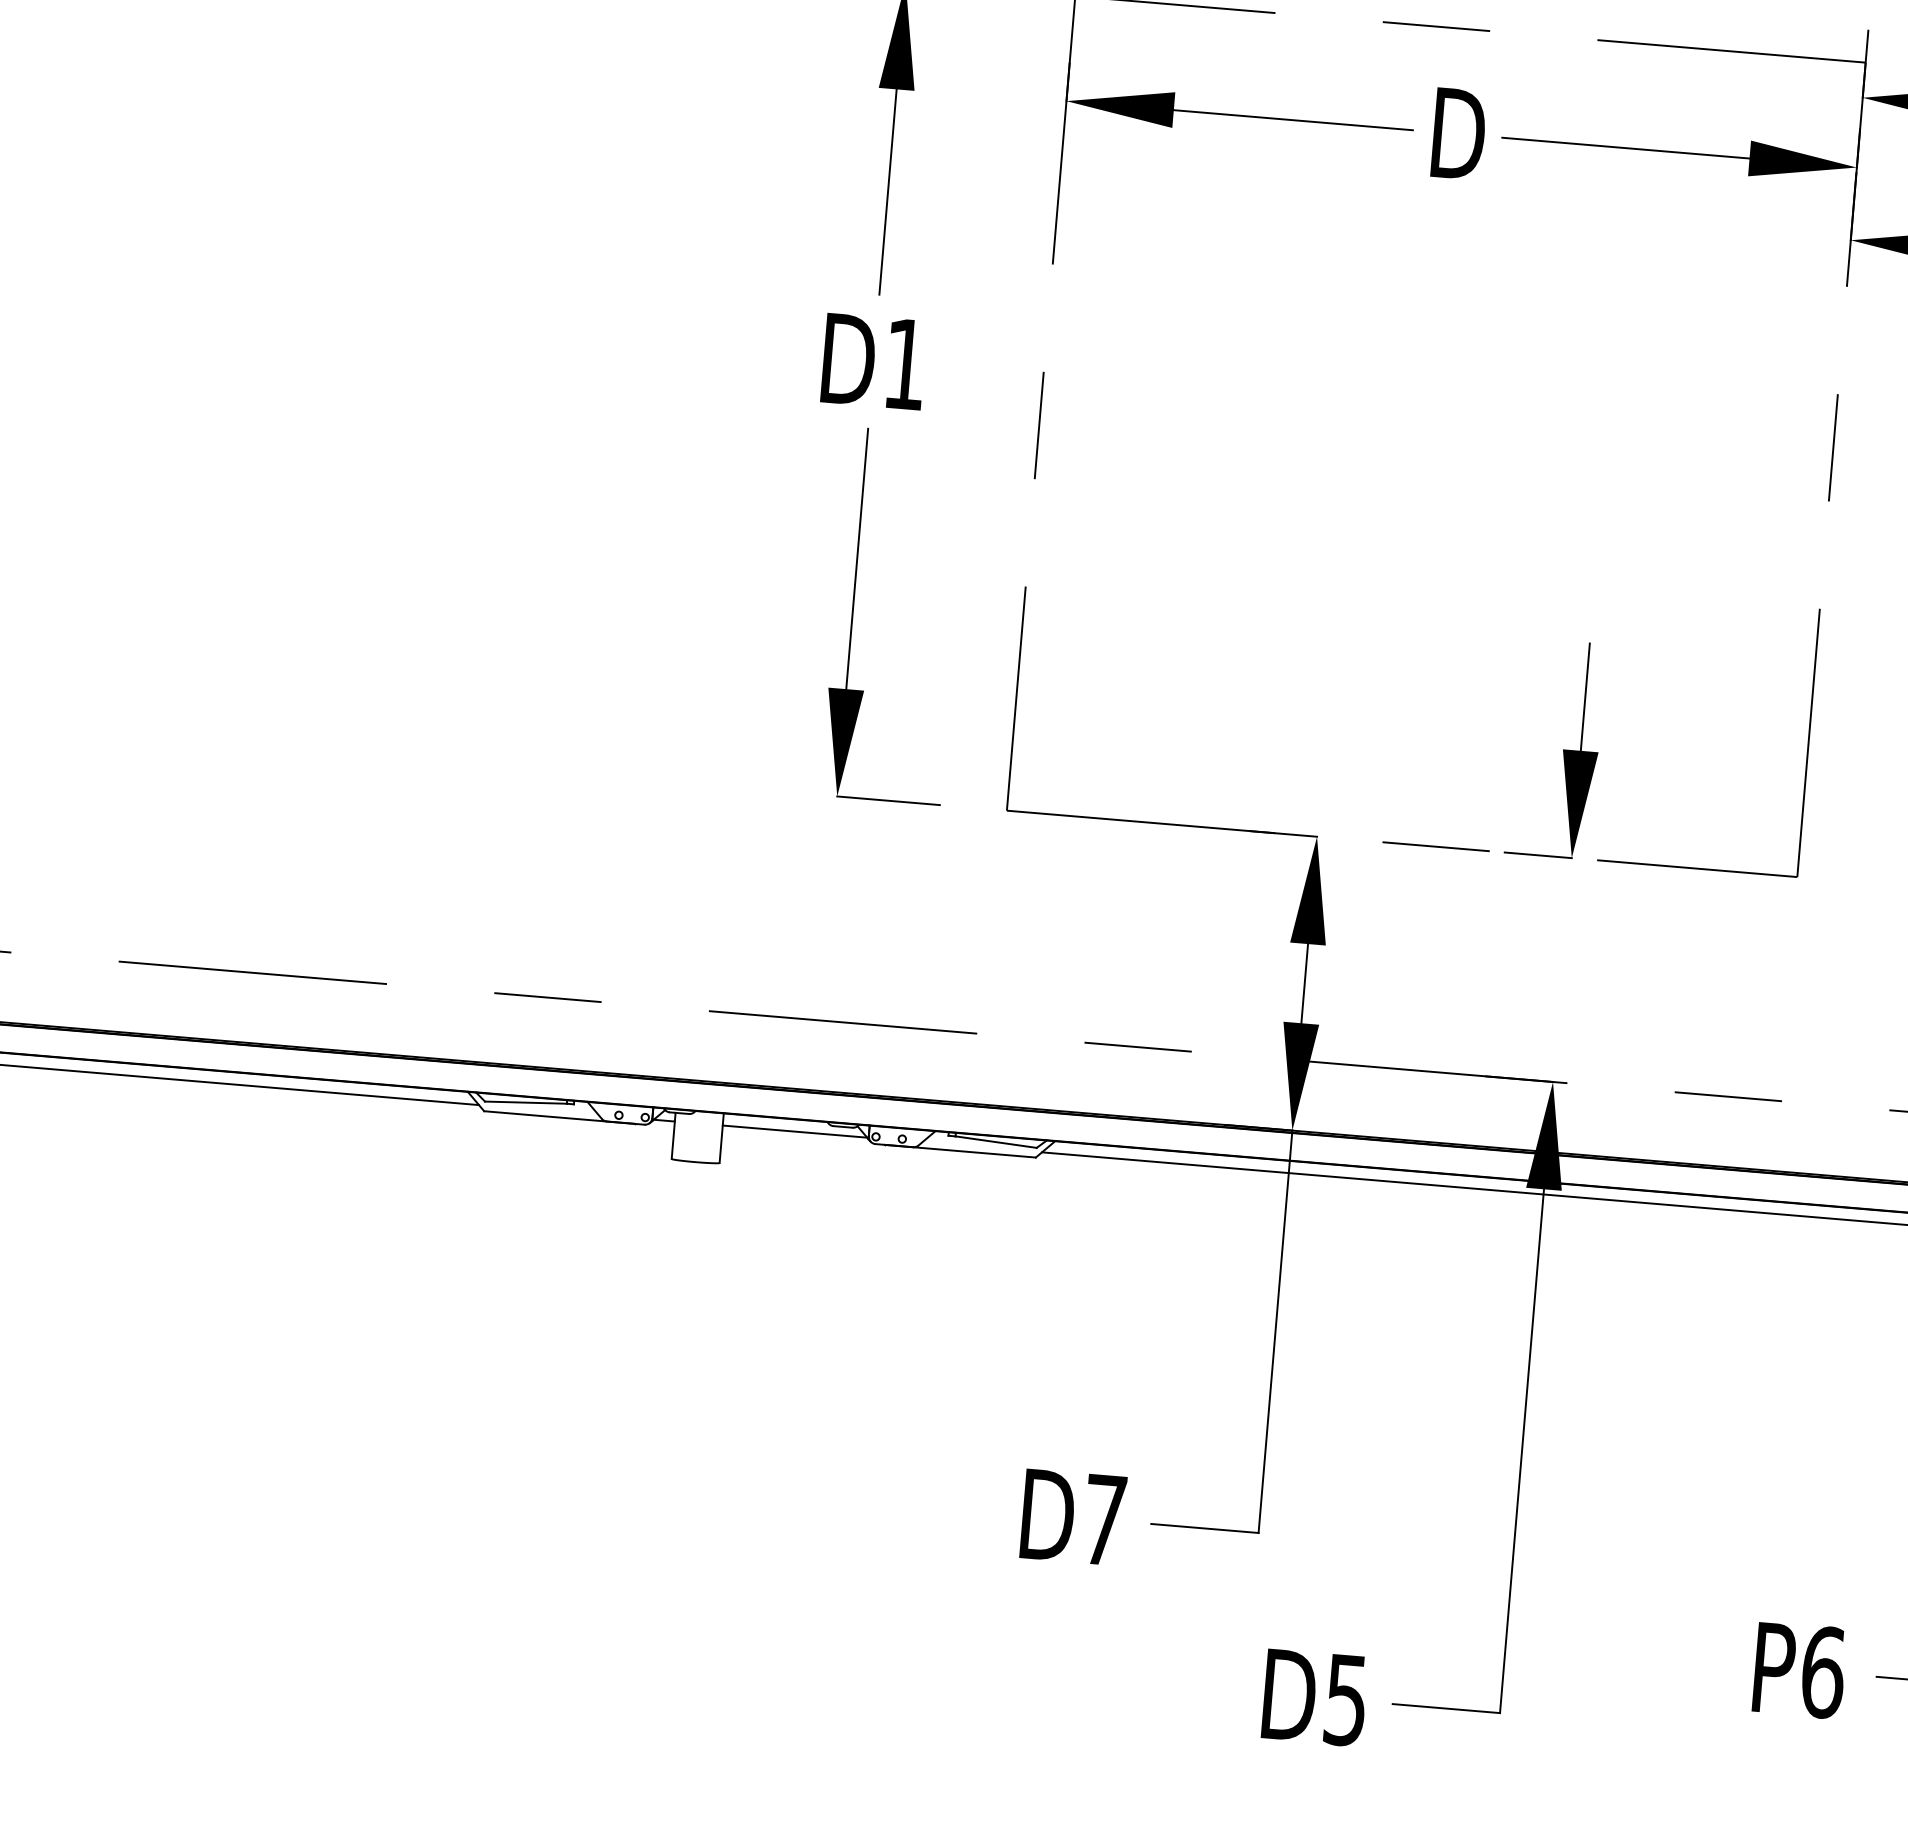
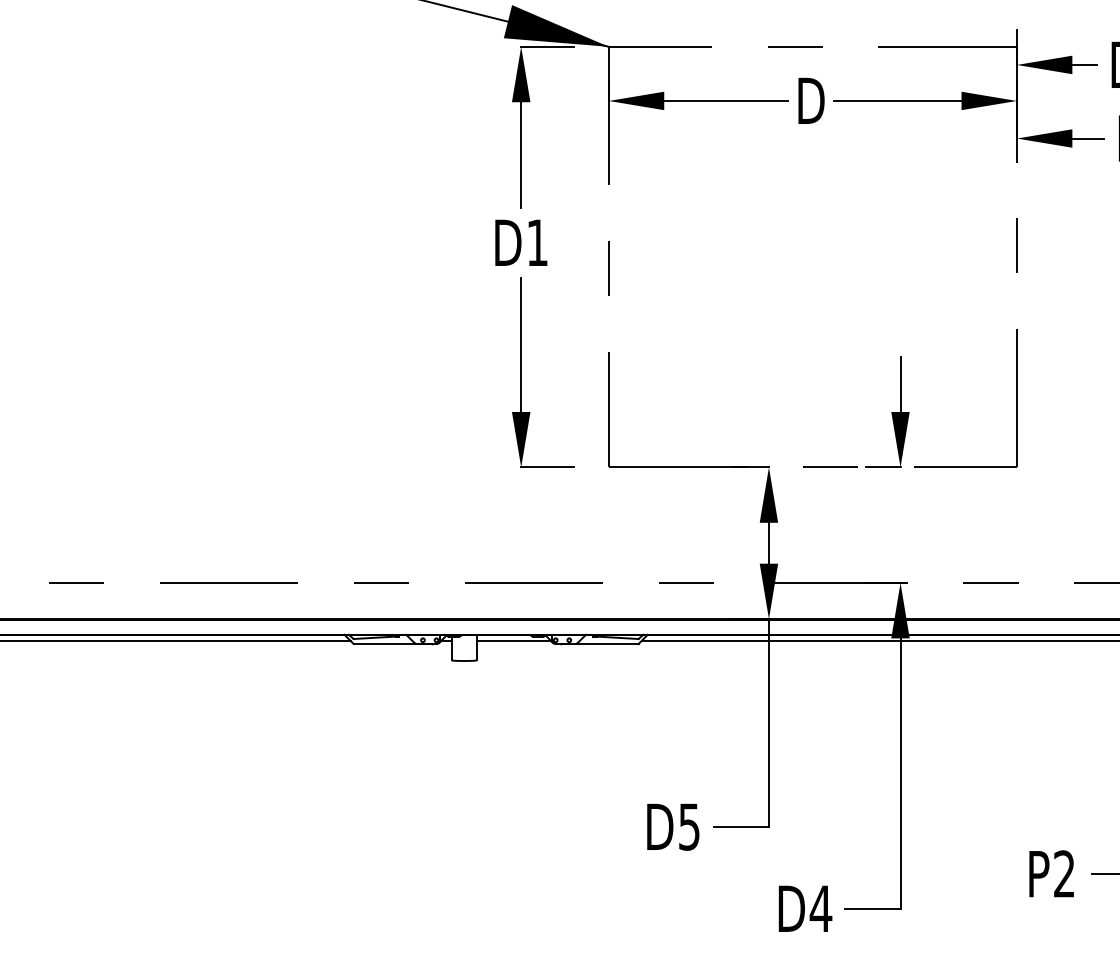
text: (1104, 1519) -> (689, 826), D7 -> D5
text: (1823, 1671) -> (1064, 873), P6 -> P2
text: (1345, 1699) -> (820, 908), D5 -> D4

